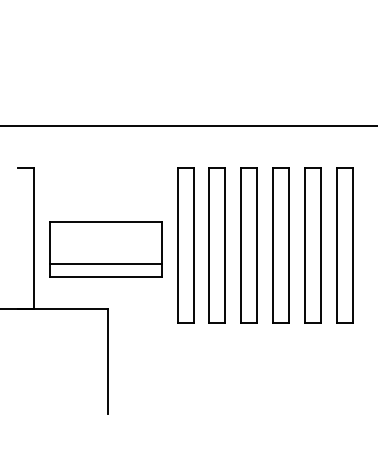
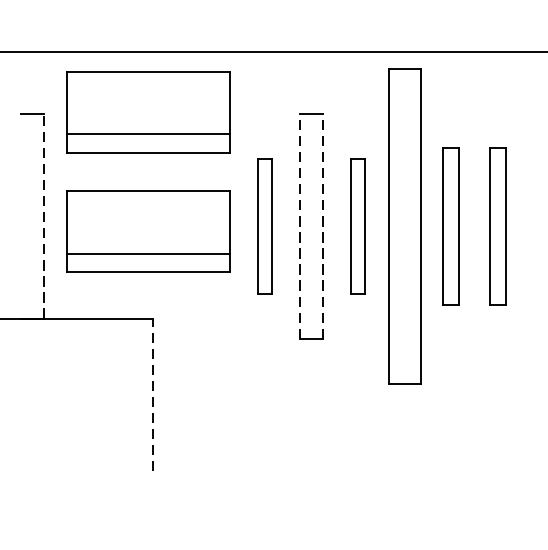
part: (105, 167) -> (148, 112), added
line: (34, 238) -> (44, 216), solid -> dashed
part: (185, 245) -> (265, 226), size x0.6
line: (209, 245) -> (300, 226), solid -> dashed
line: (225, 245) -> (323, 226), solid -> dashed
part: (248, 245) -> (356, 226), size x0.6
part: (280, 245) -> (403, 226), size x1.4
part: (312, 245) -> (450, 226), size x0.7
part: (344, 245) -> (496, 226), size x0.7
line: (108, 360) -> (152, 394), solid -> dashed

